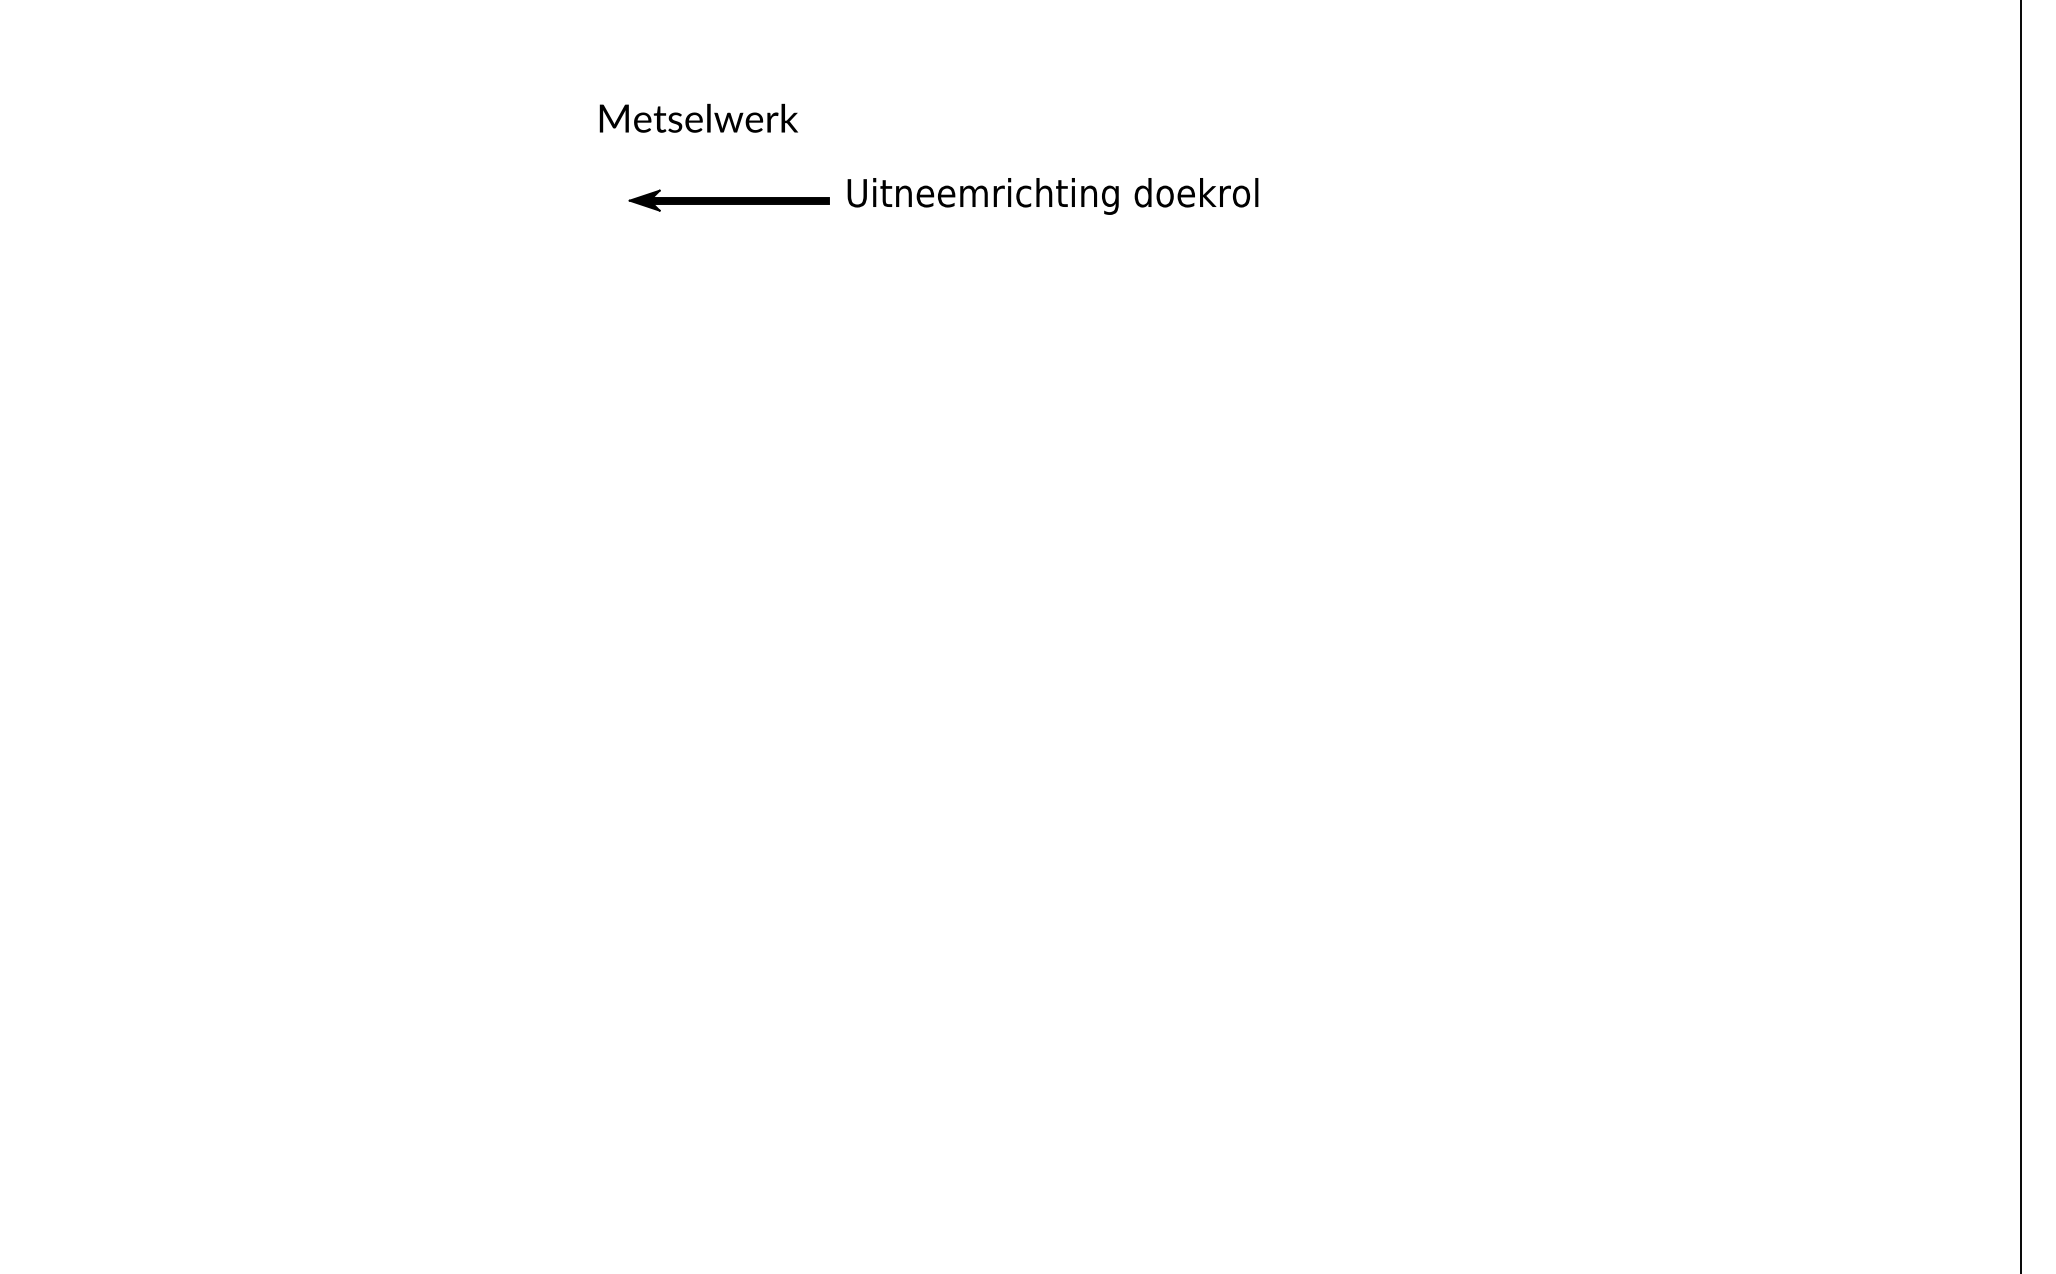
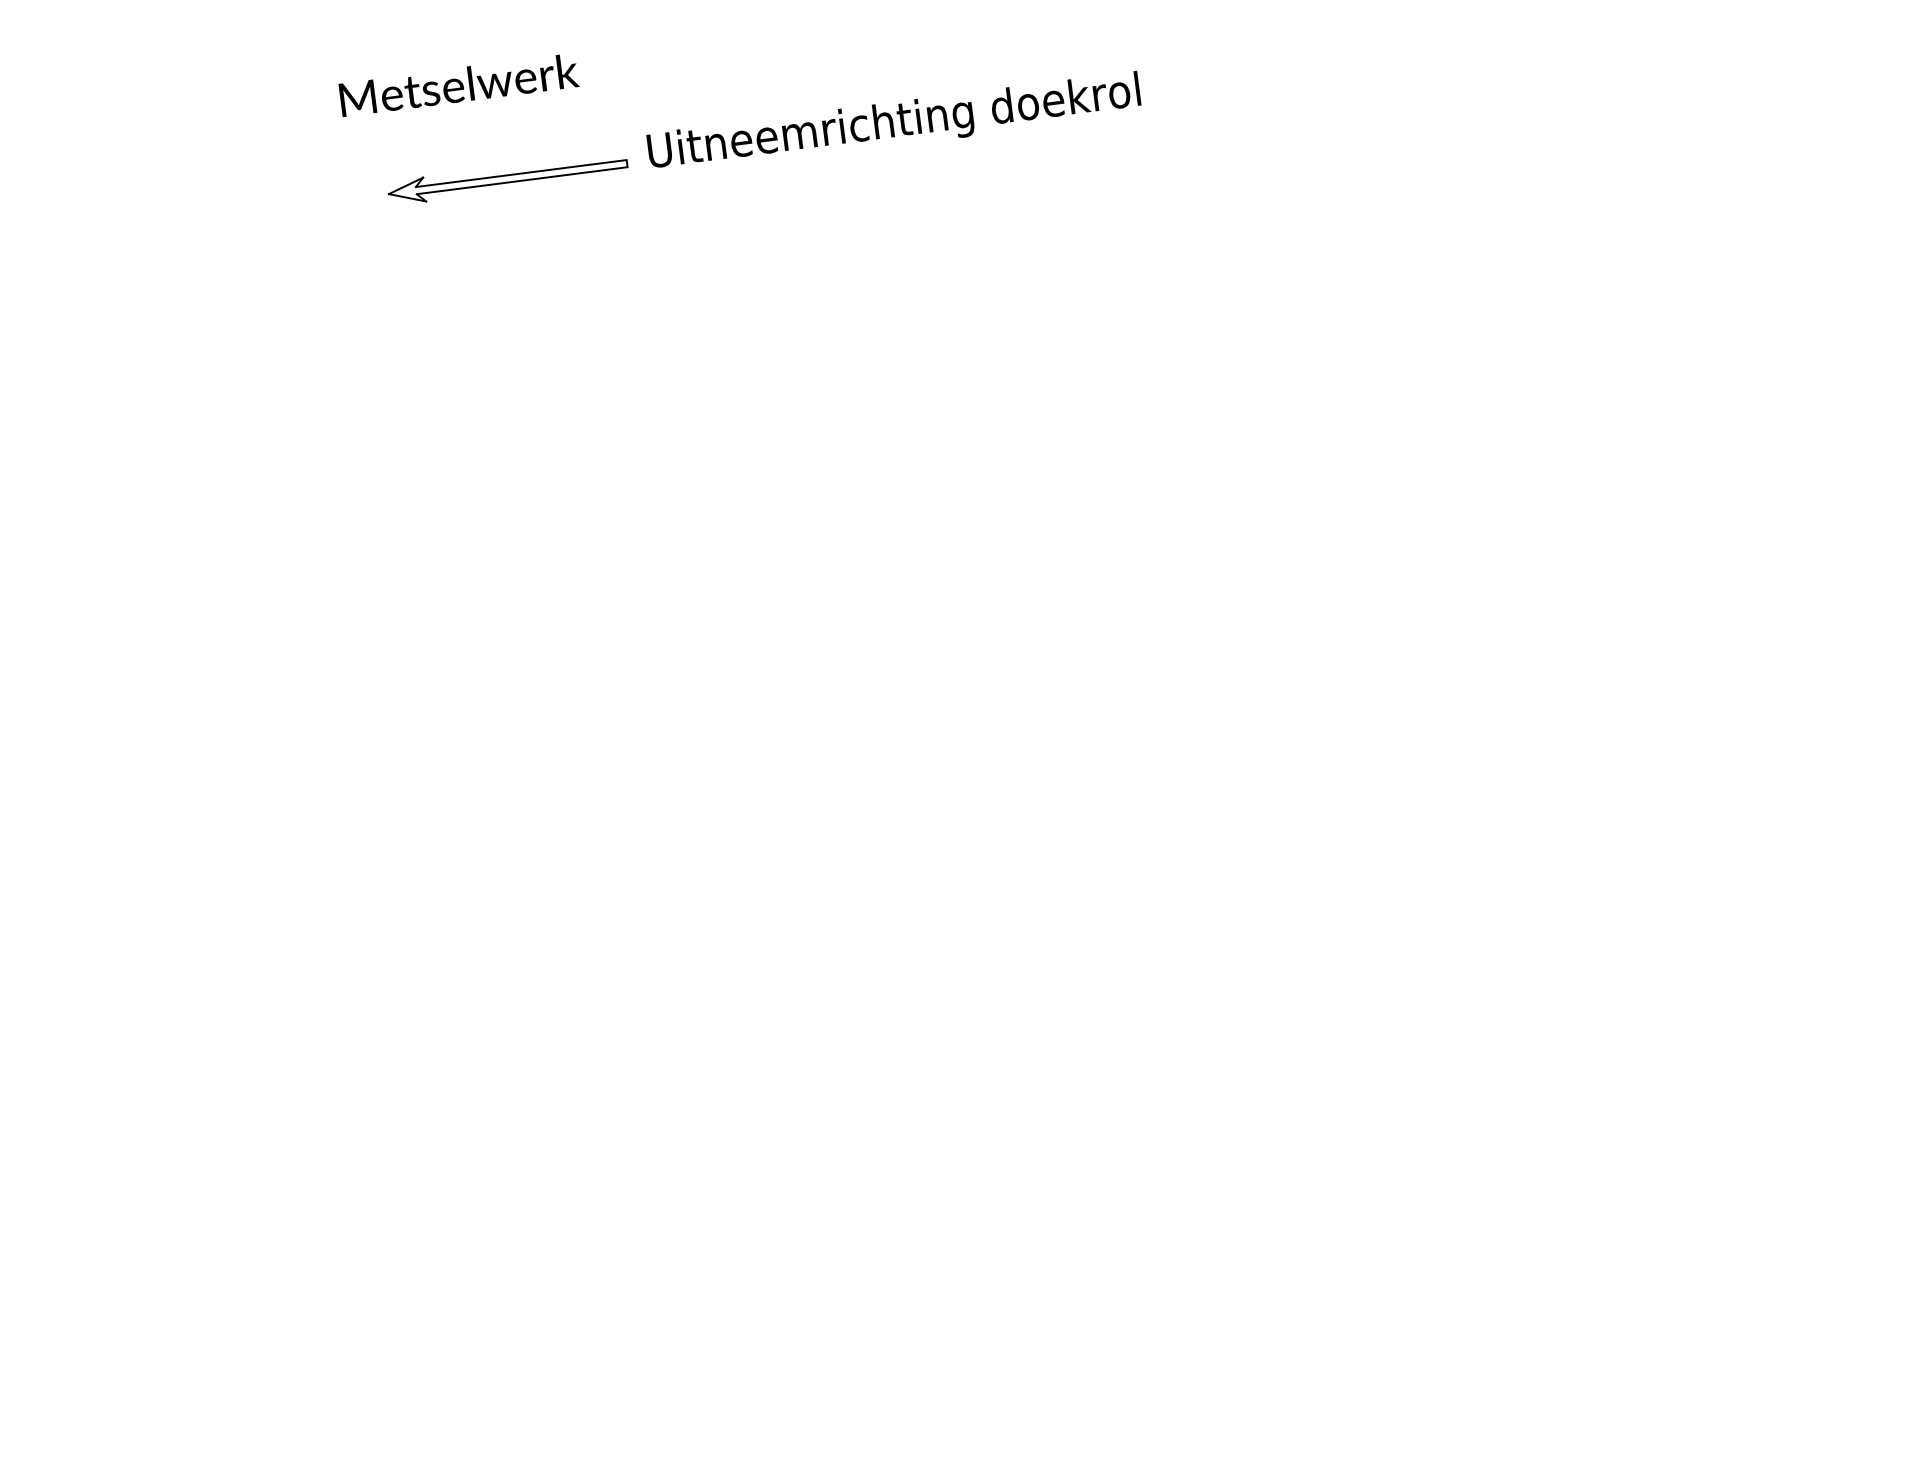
fill: (728, 200) -> (506, 178), removed

